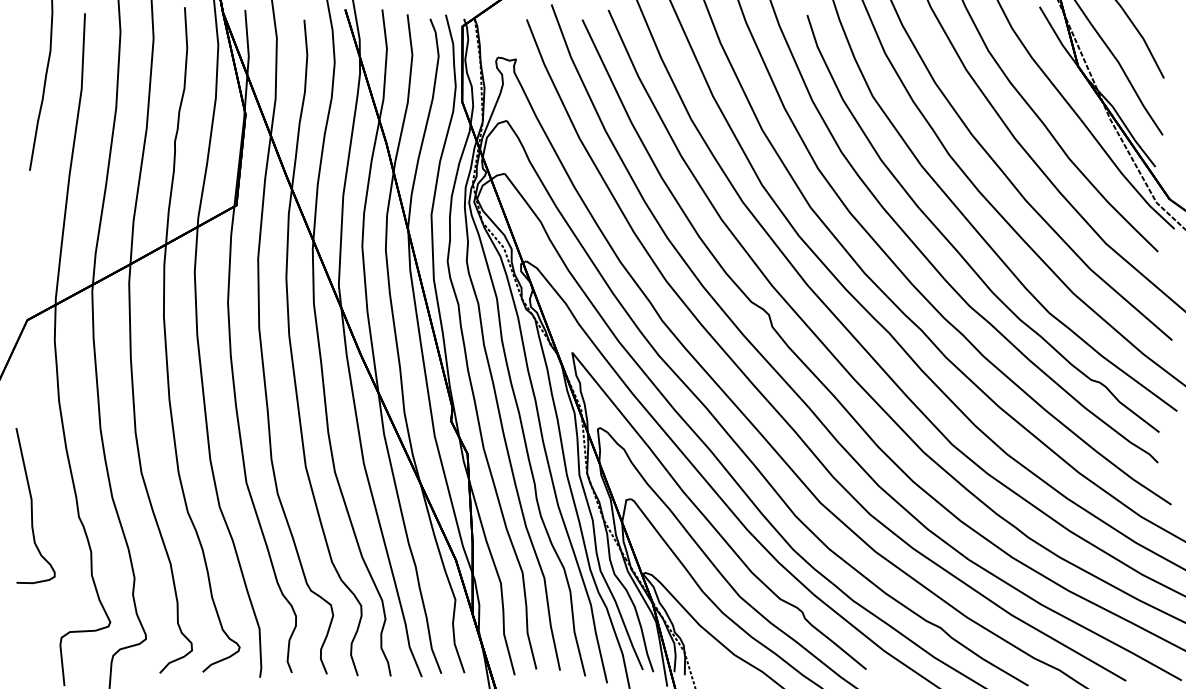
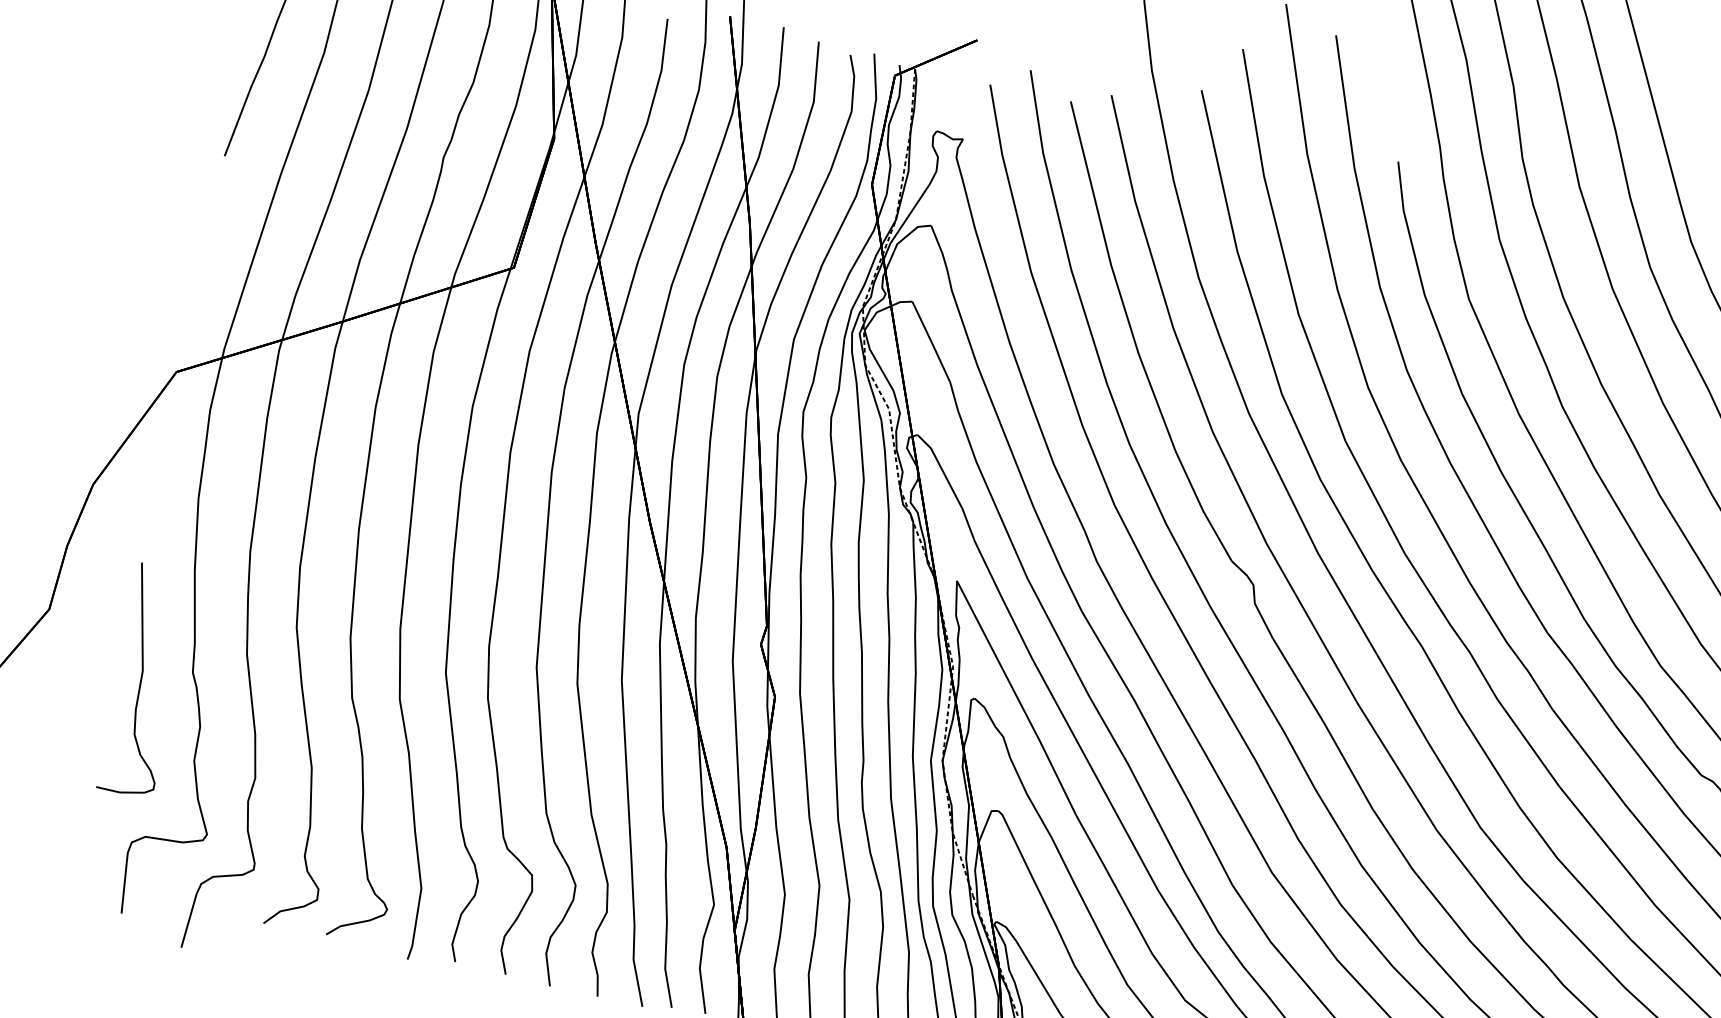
curve: (32, 506) -> (142, 681), moved

